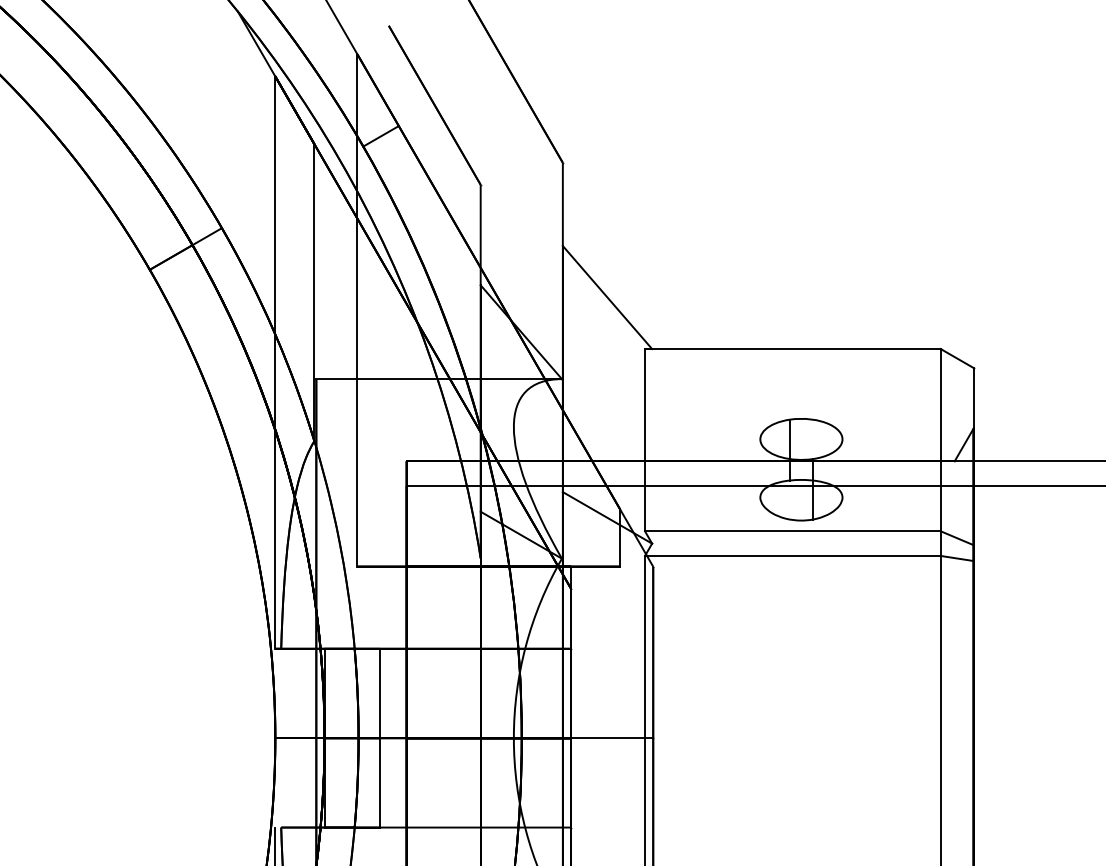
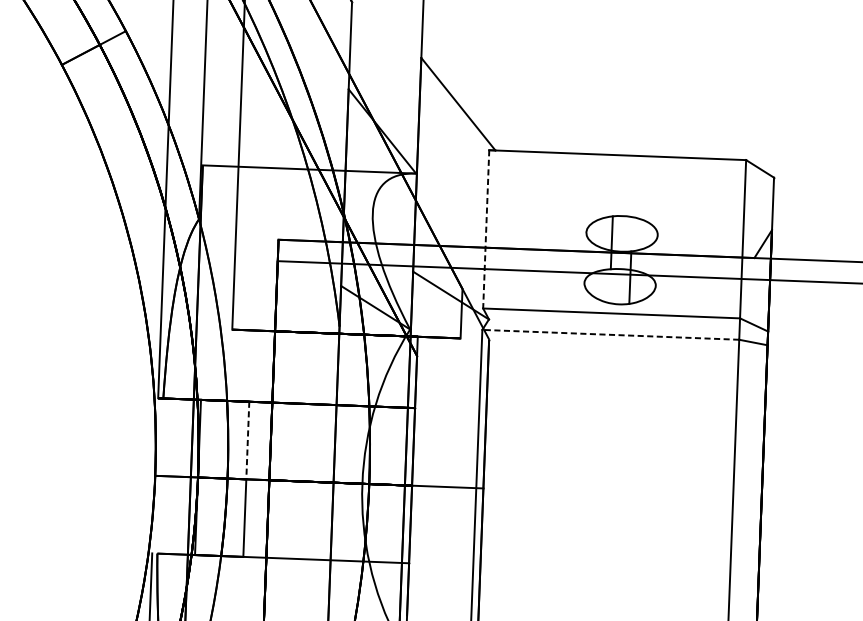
line: (645, 440) -> (486, 229), solid -> dashed
line: (792, 555) -> (610, 334), solid -> dashed
line: (380, 693) -> (248, 440), solid -> dashed

